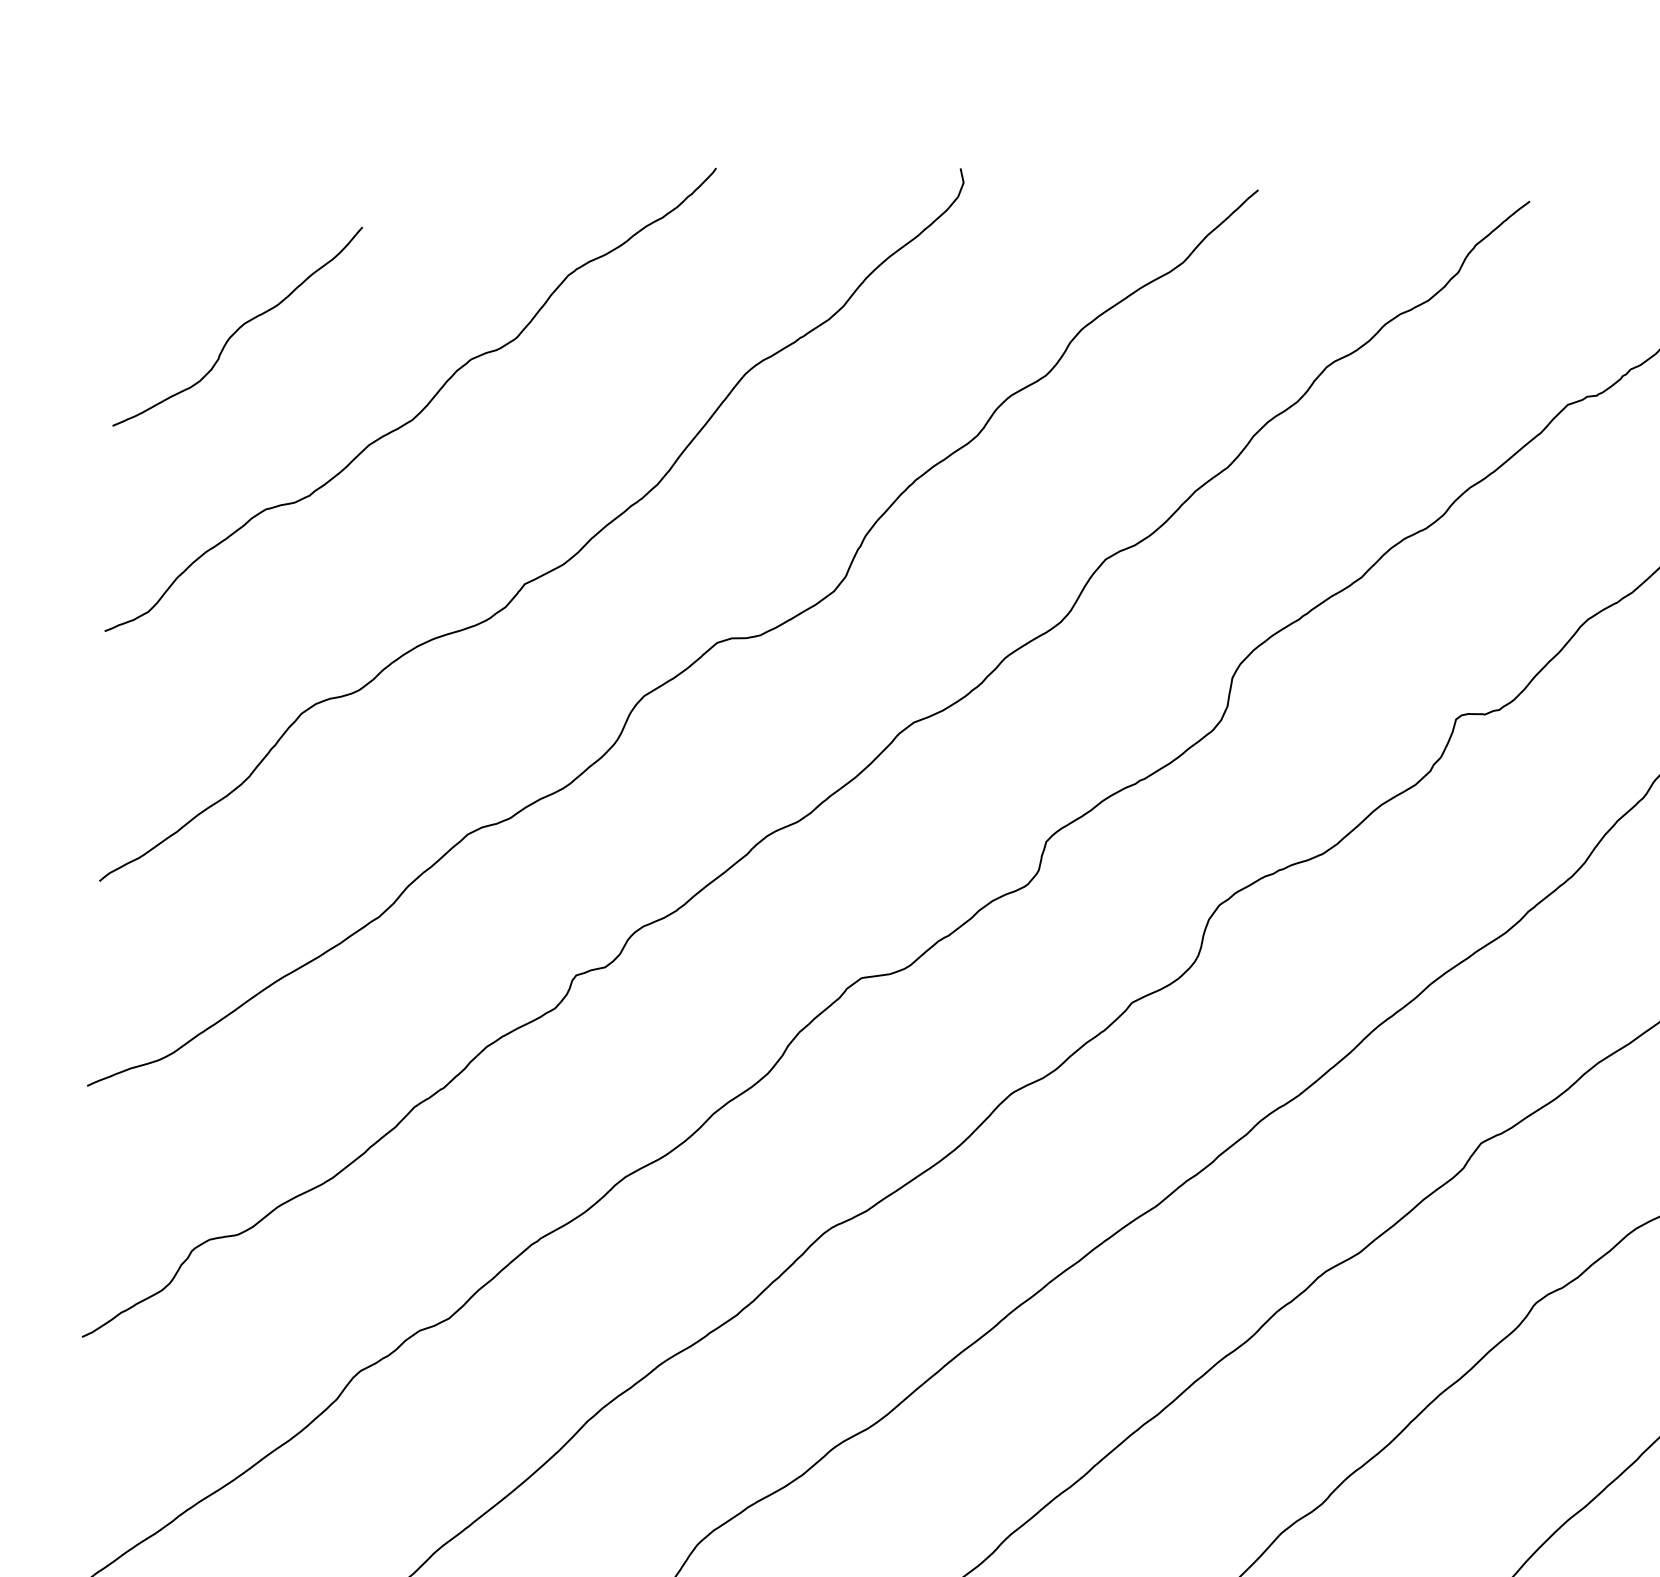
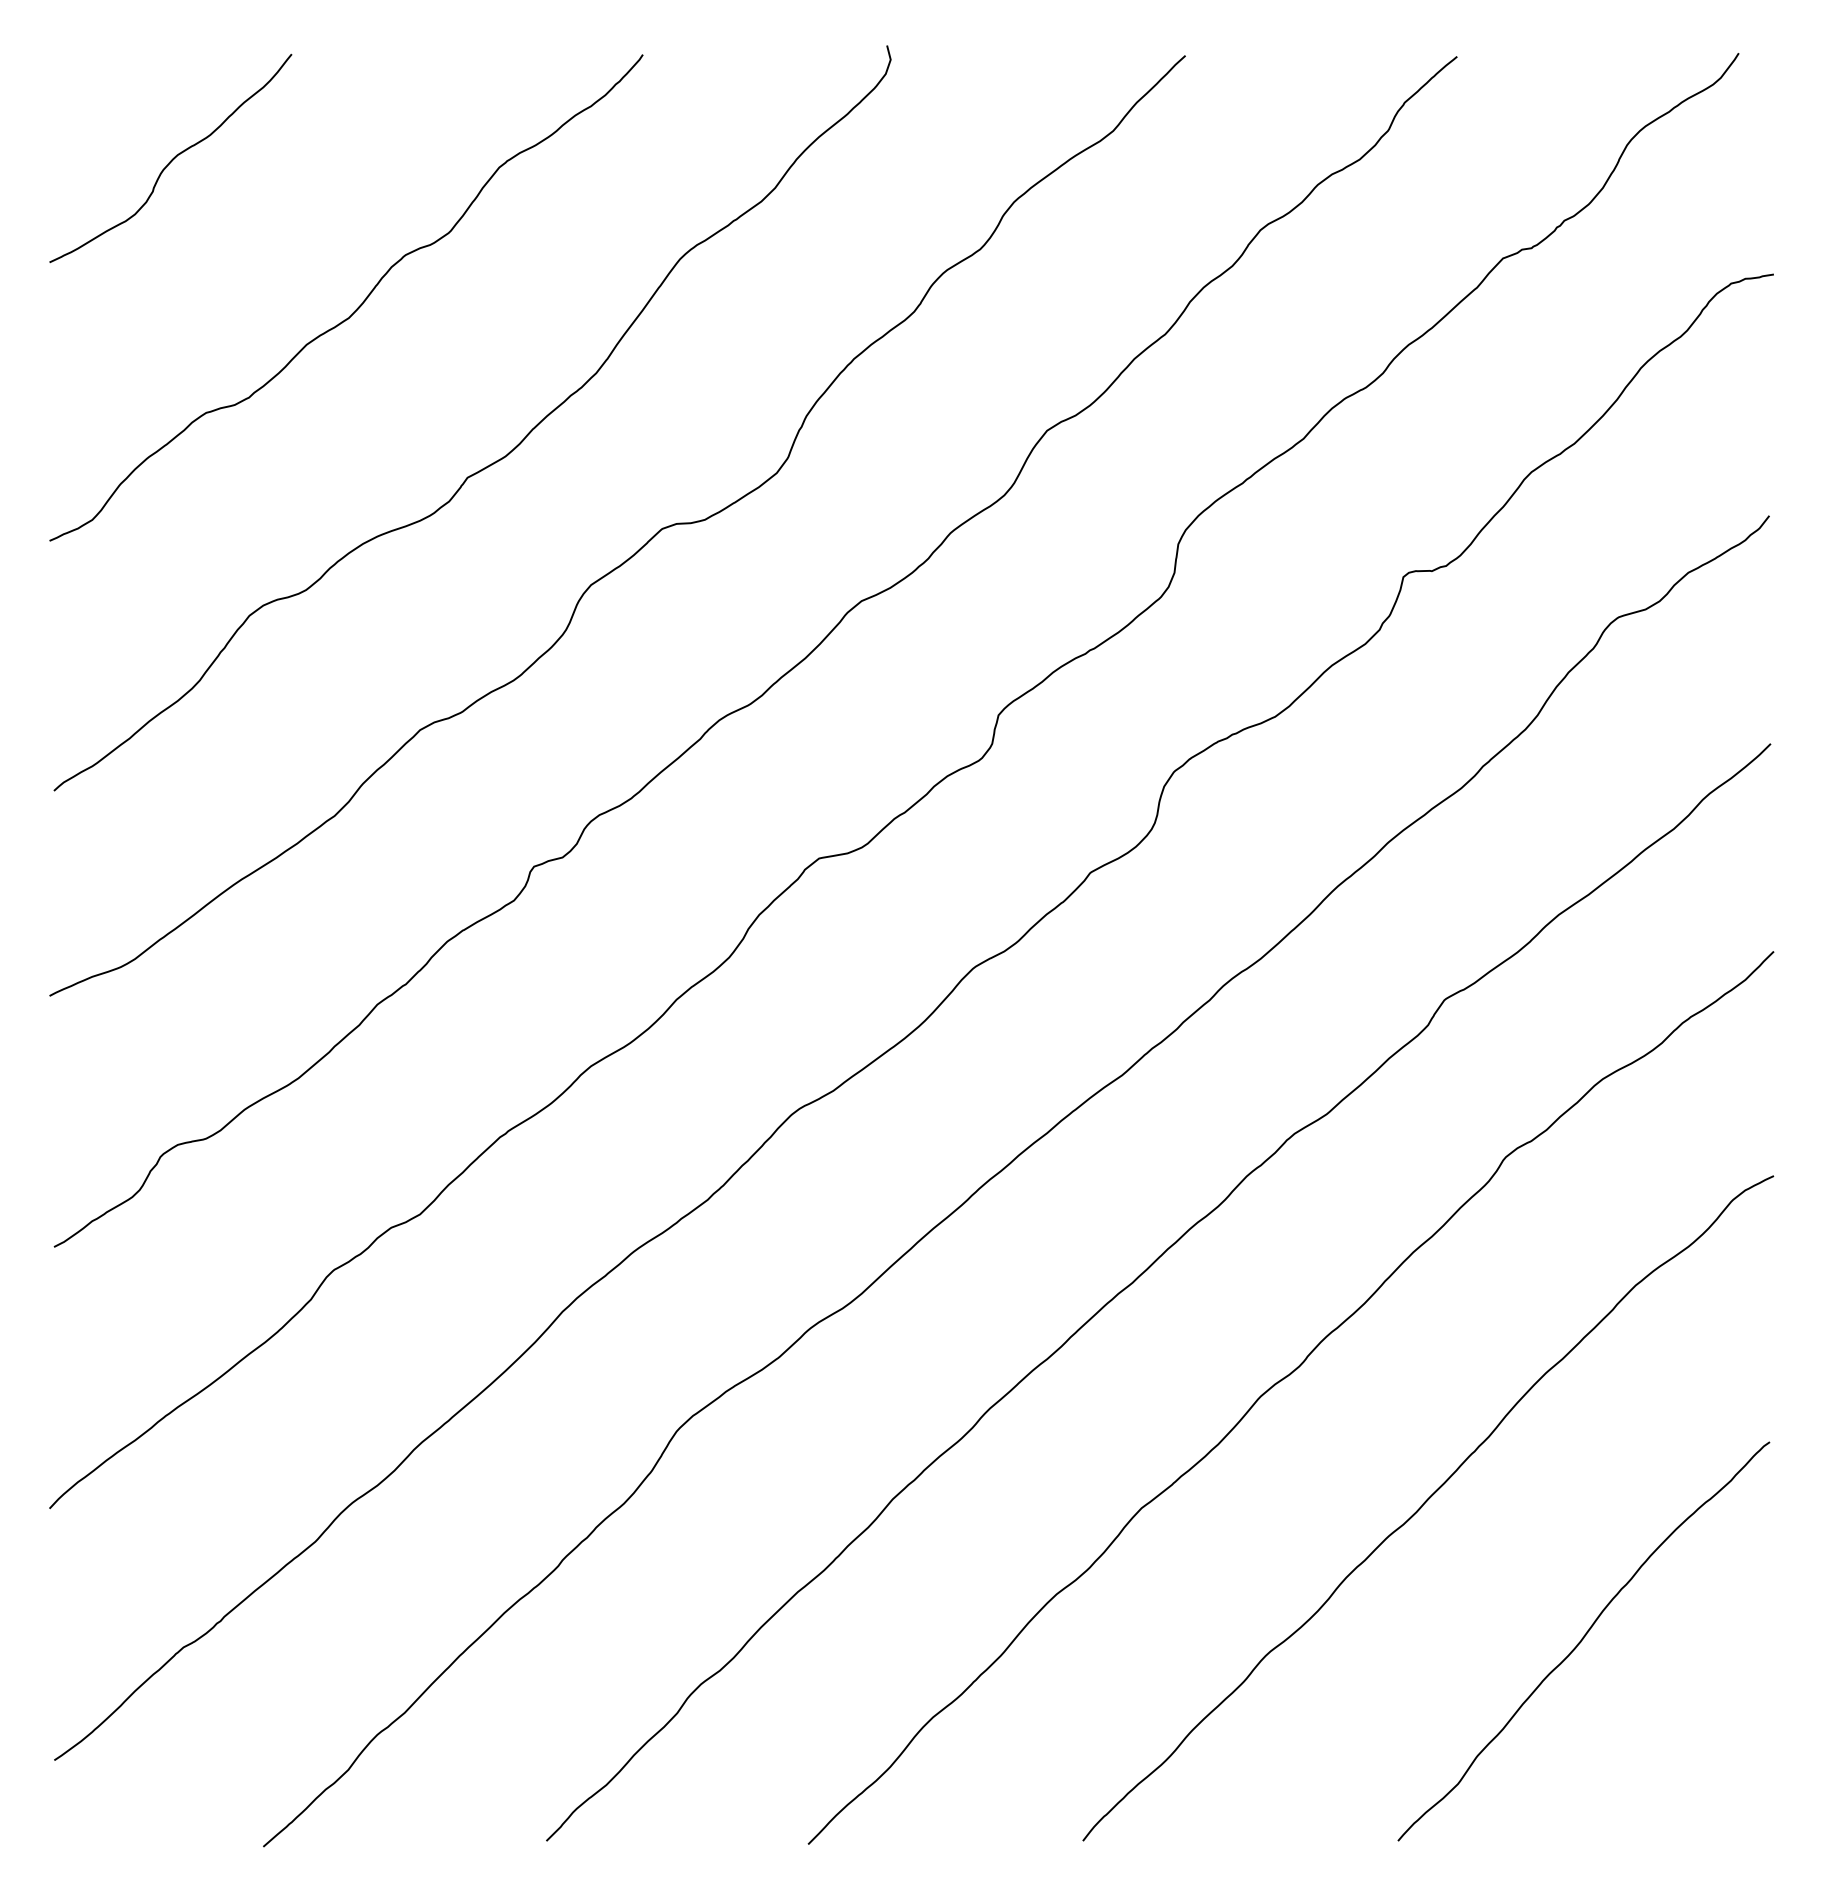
curve: (238, 327) -> (171, 159), moved

